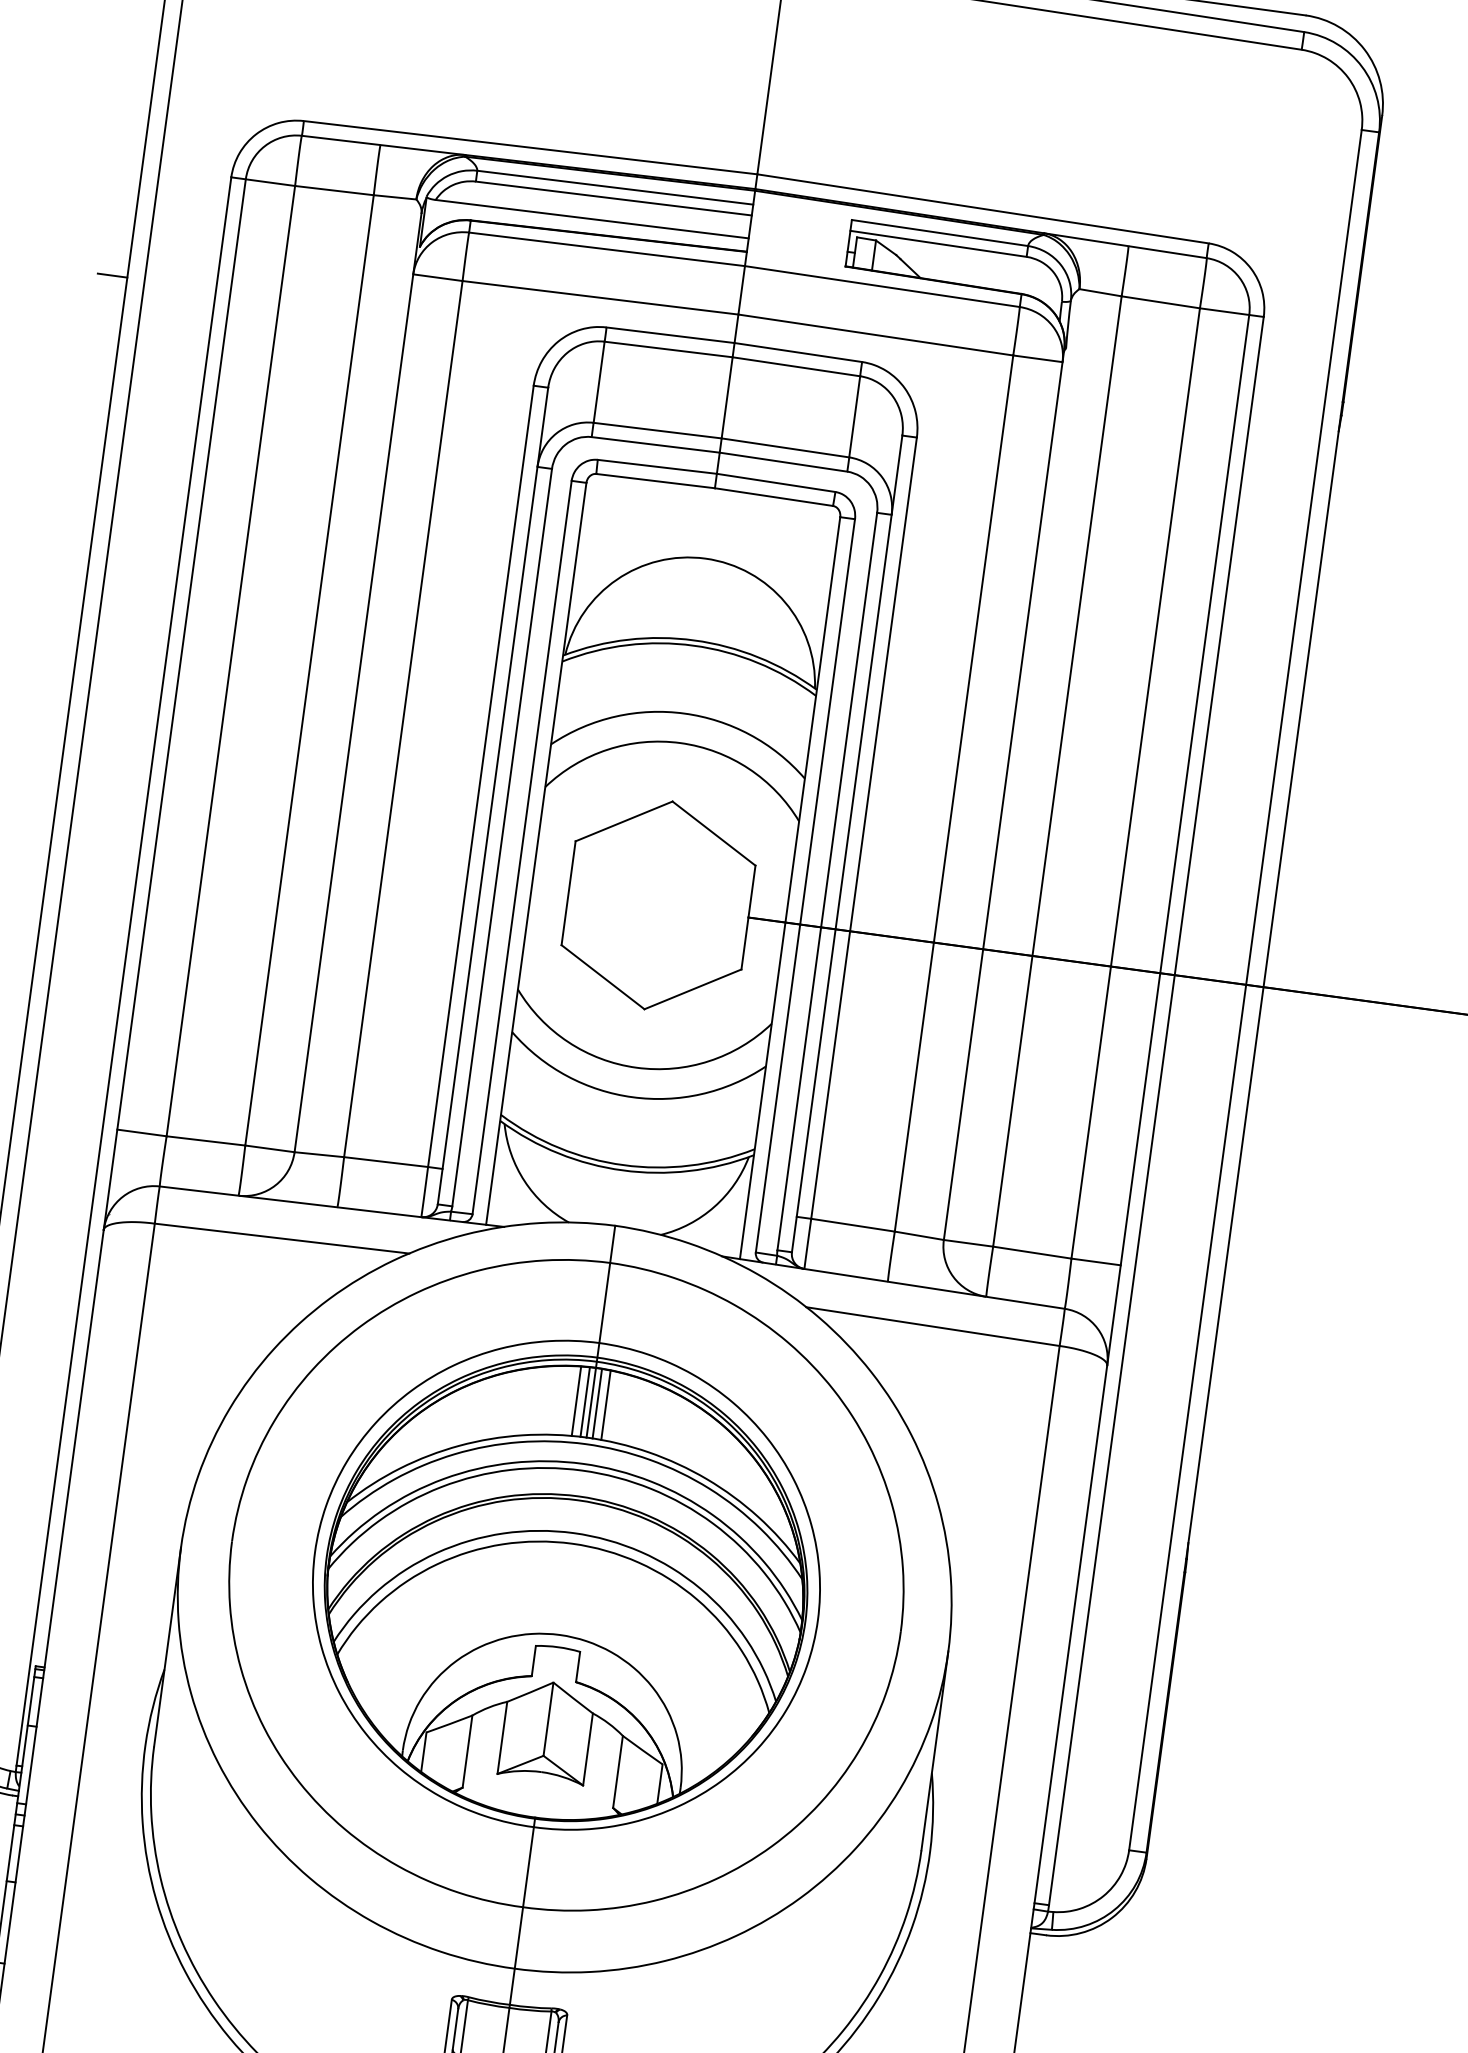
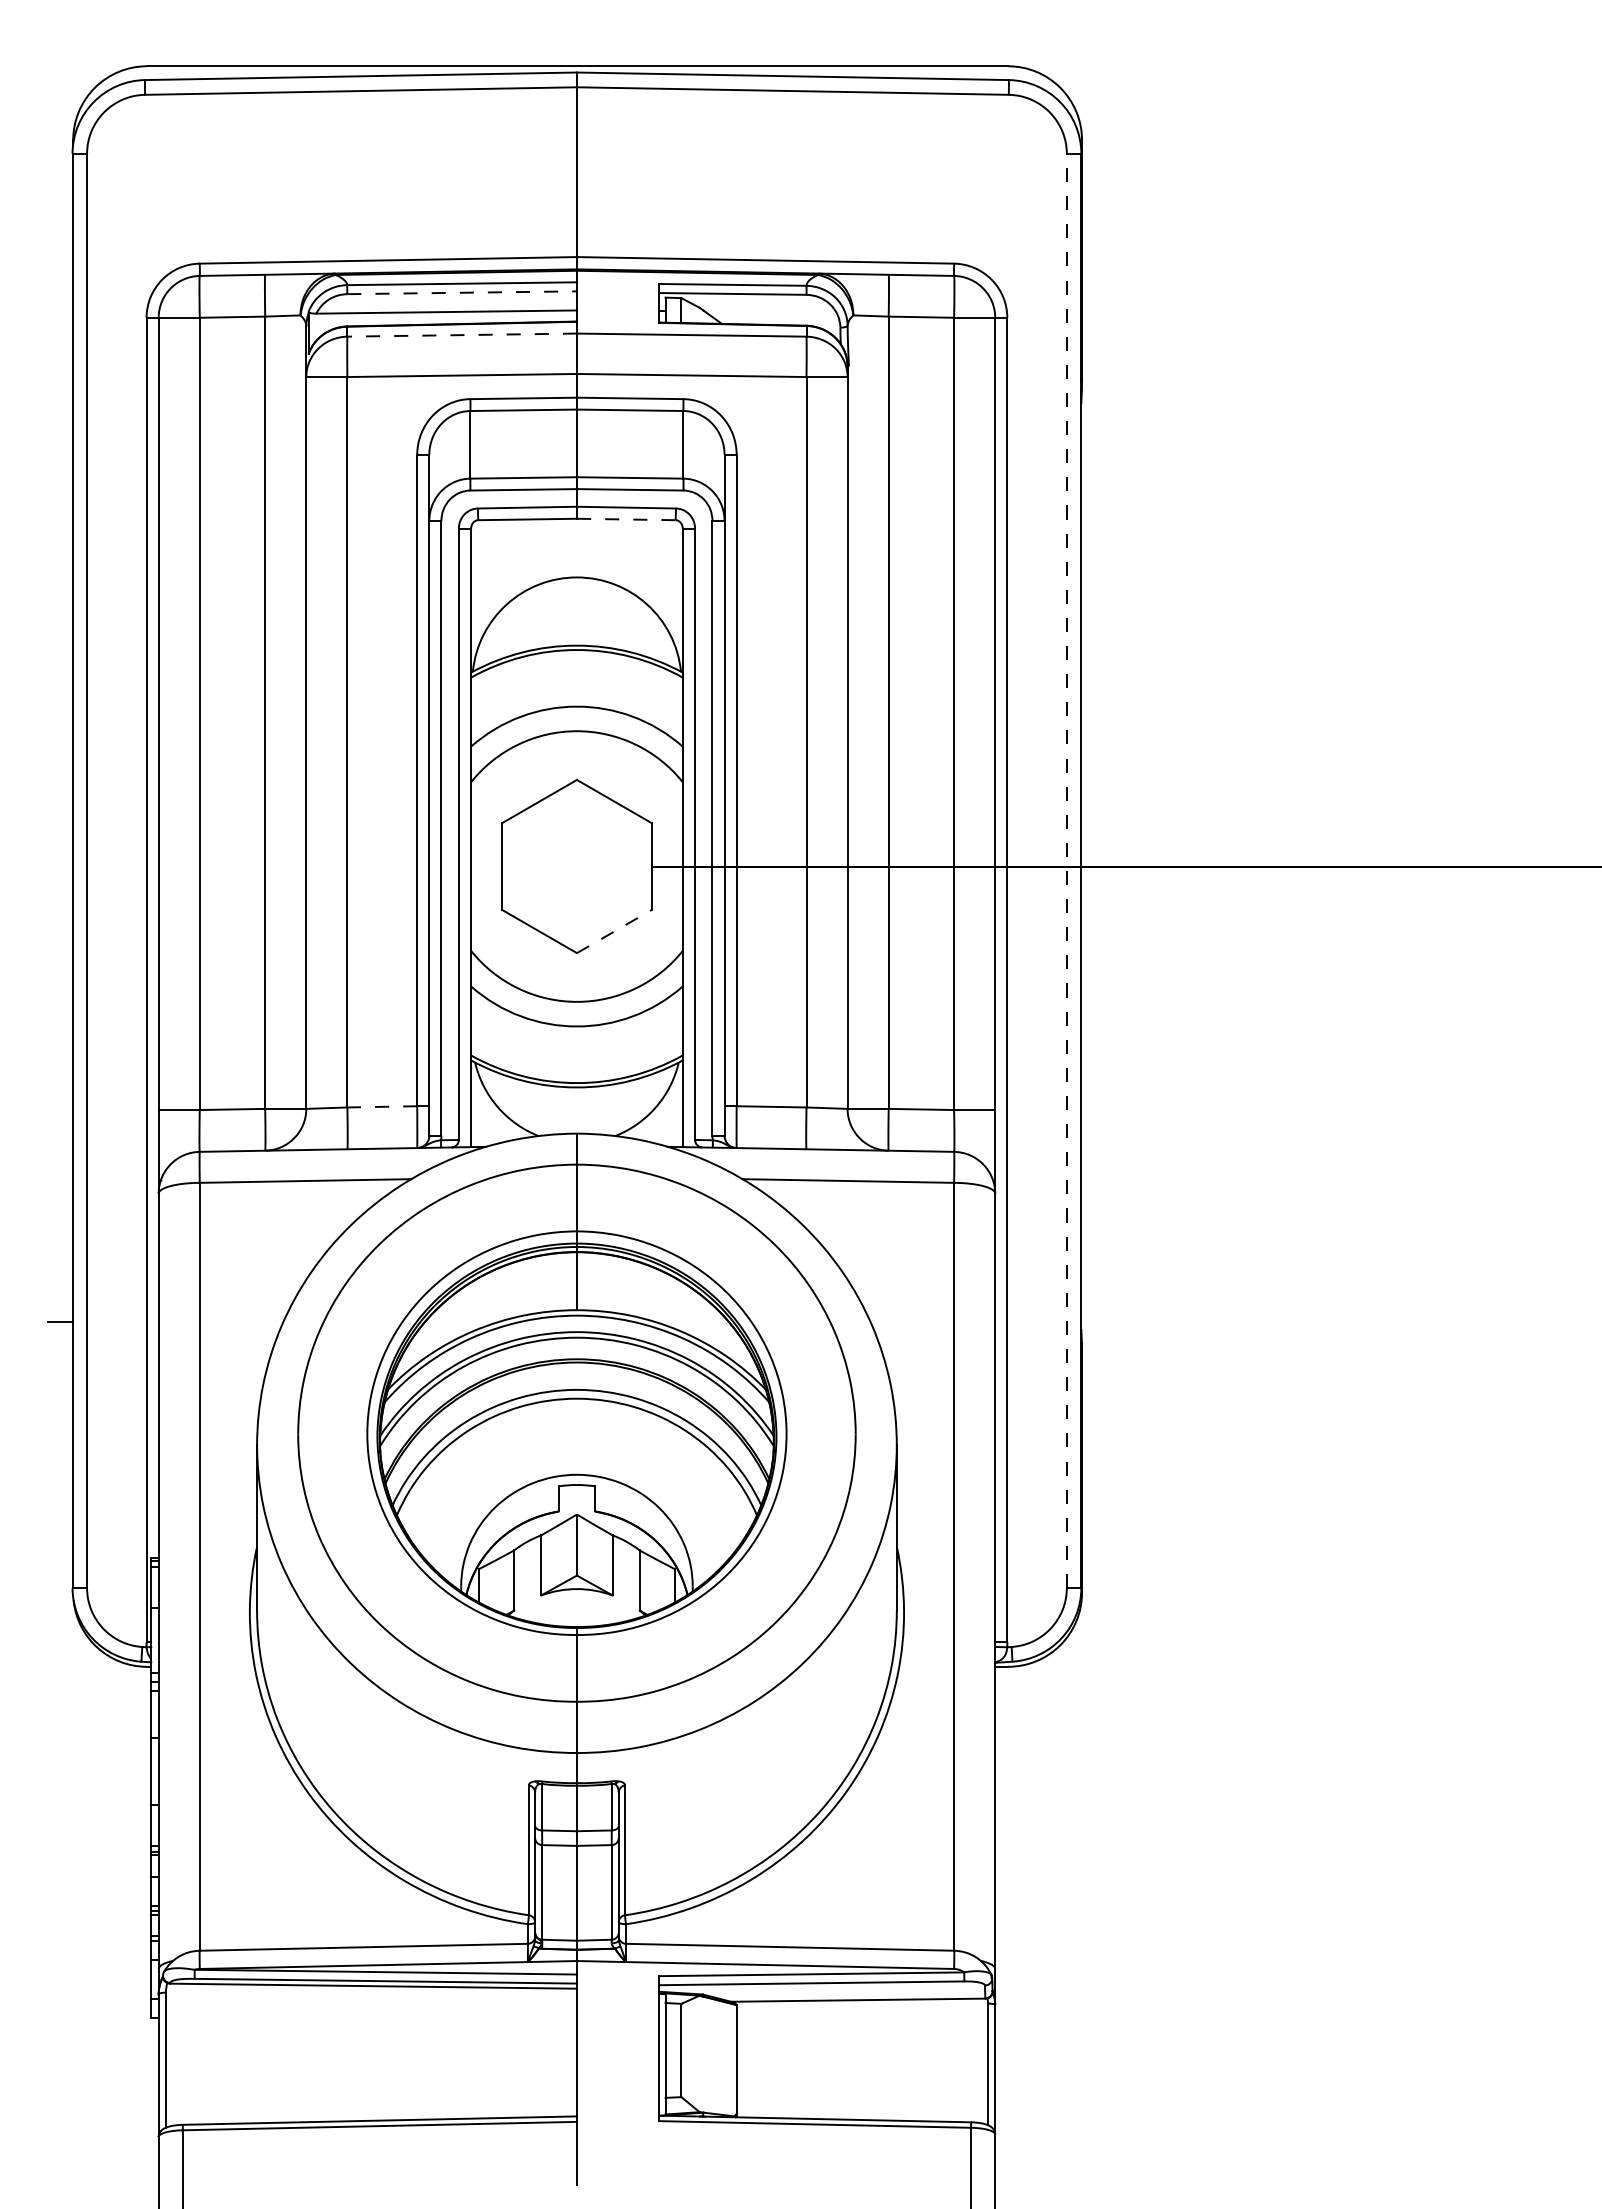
line: (614, 198) -> (462, 292), solid -> dashed
line: (607, 249) -> (462, 335), solid -> dashed
line: (111, 275) -> (59, 411), removed
line: (773, 496) -> (625, 519), solid -> dashed
line: (693, 989) -> (614, 931), solid -> dashed
line: (1245, 989) -> (1066, 870), solid -> dashed
line: (386, 1161) -> (382, 1106), solid -> dashed
line: (576, 1401) -> (564, 1281), removed
line: (584, 1402) -> (571, 1281), removed
line: (597, 1404) -> (582, 1281), removed
line: (606, 1405) -> (589, 1281), removed

